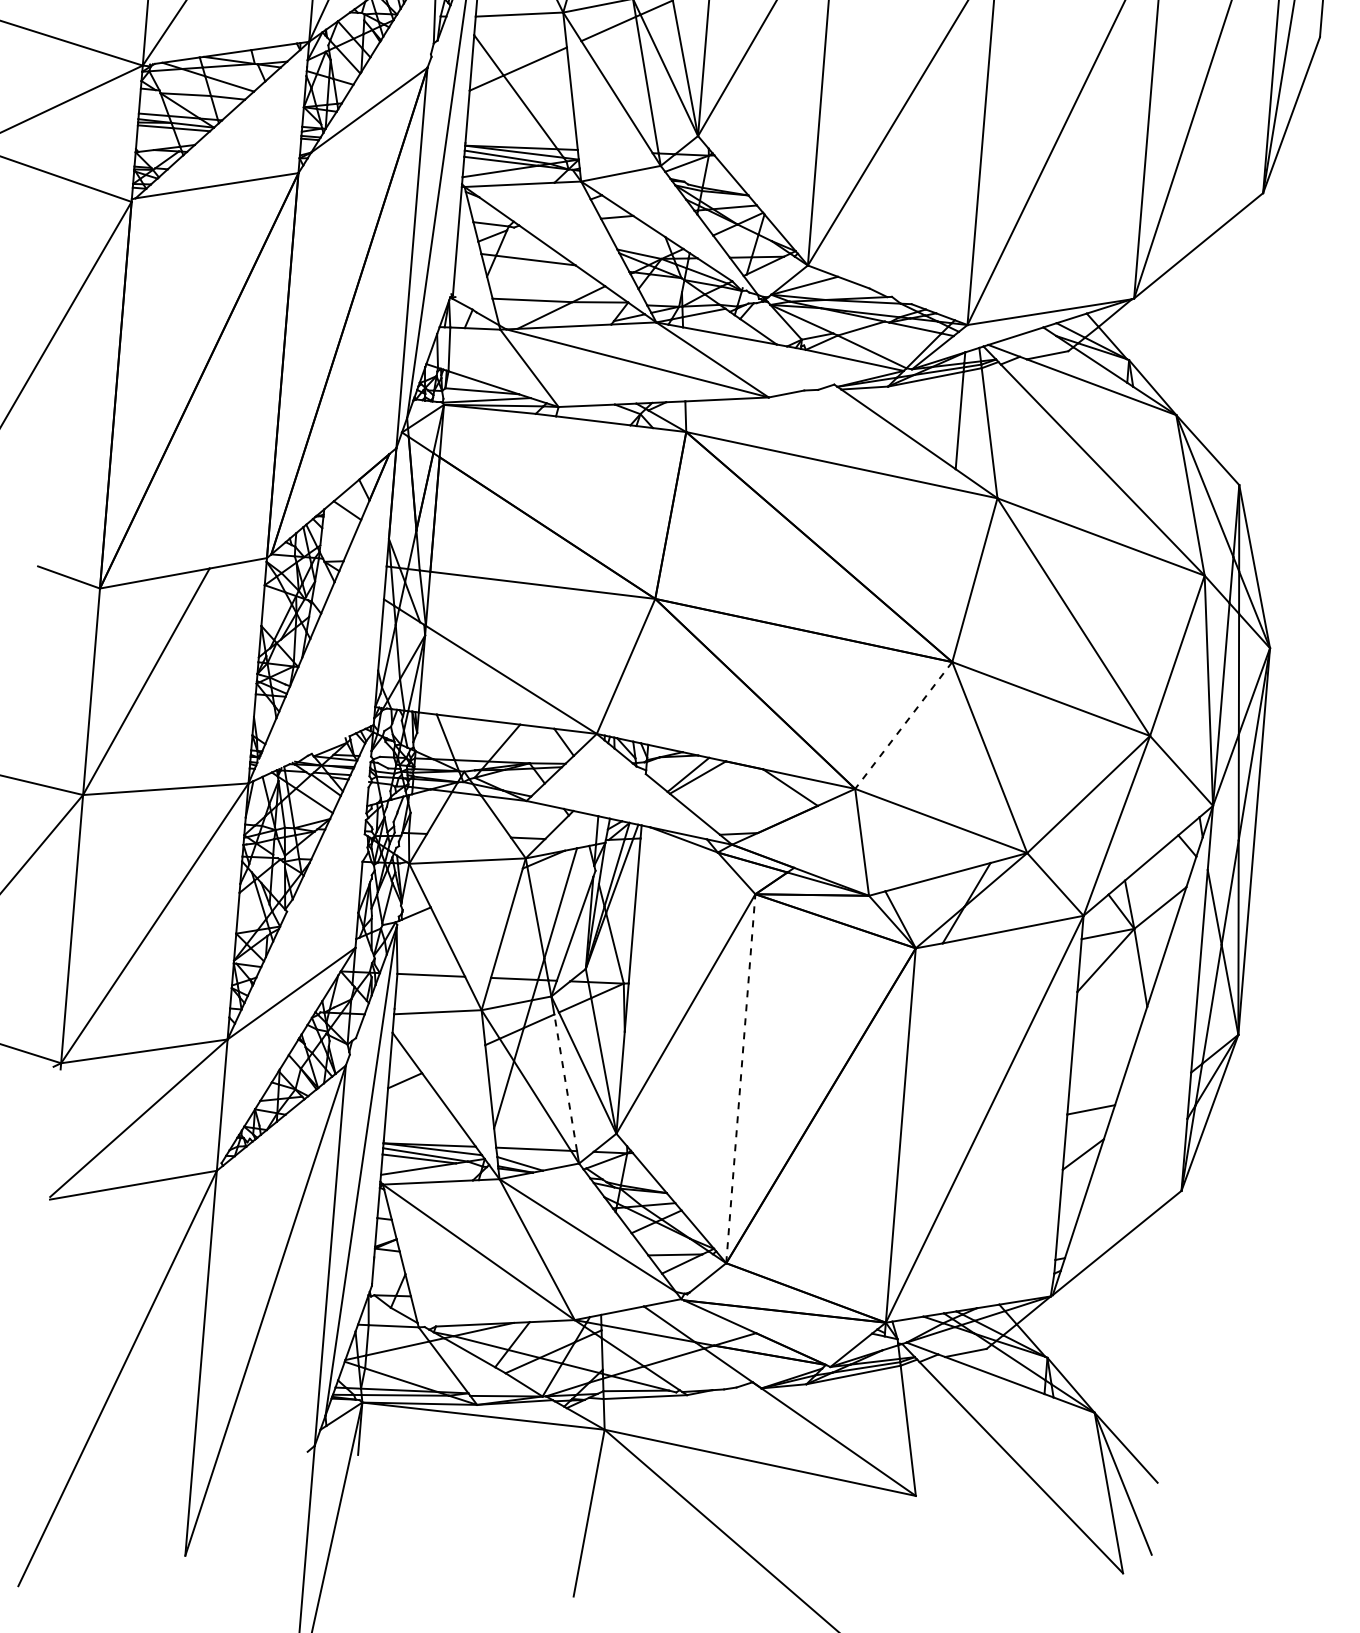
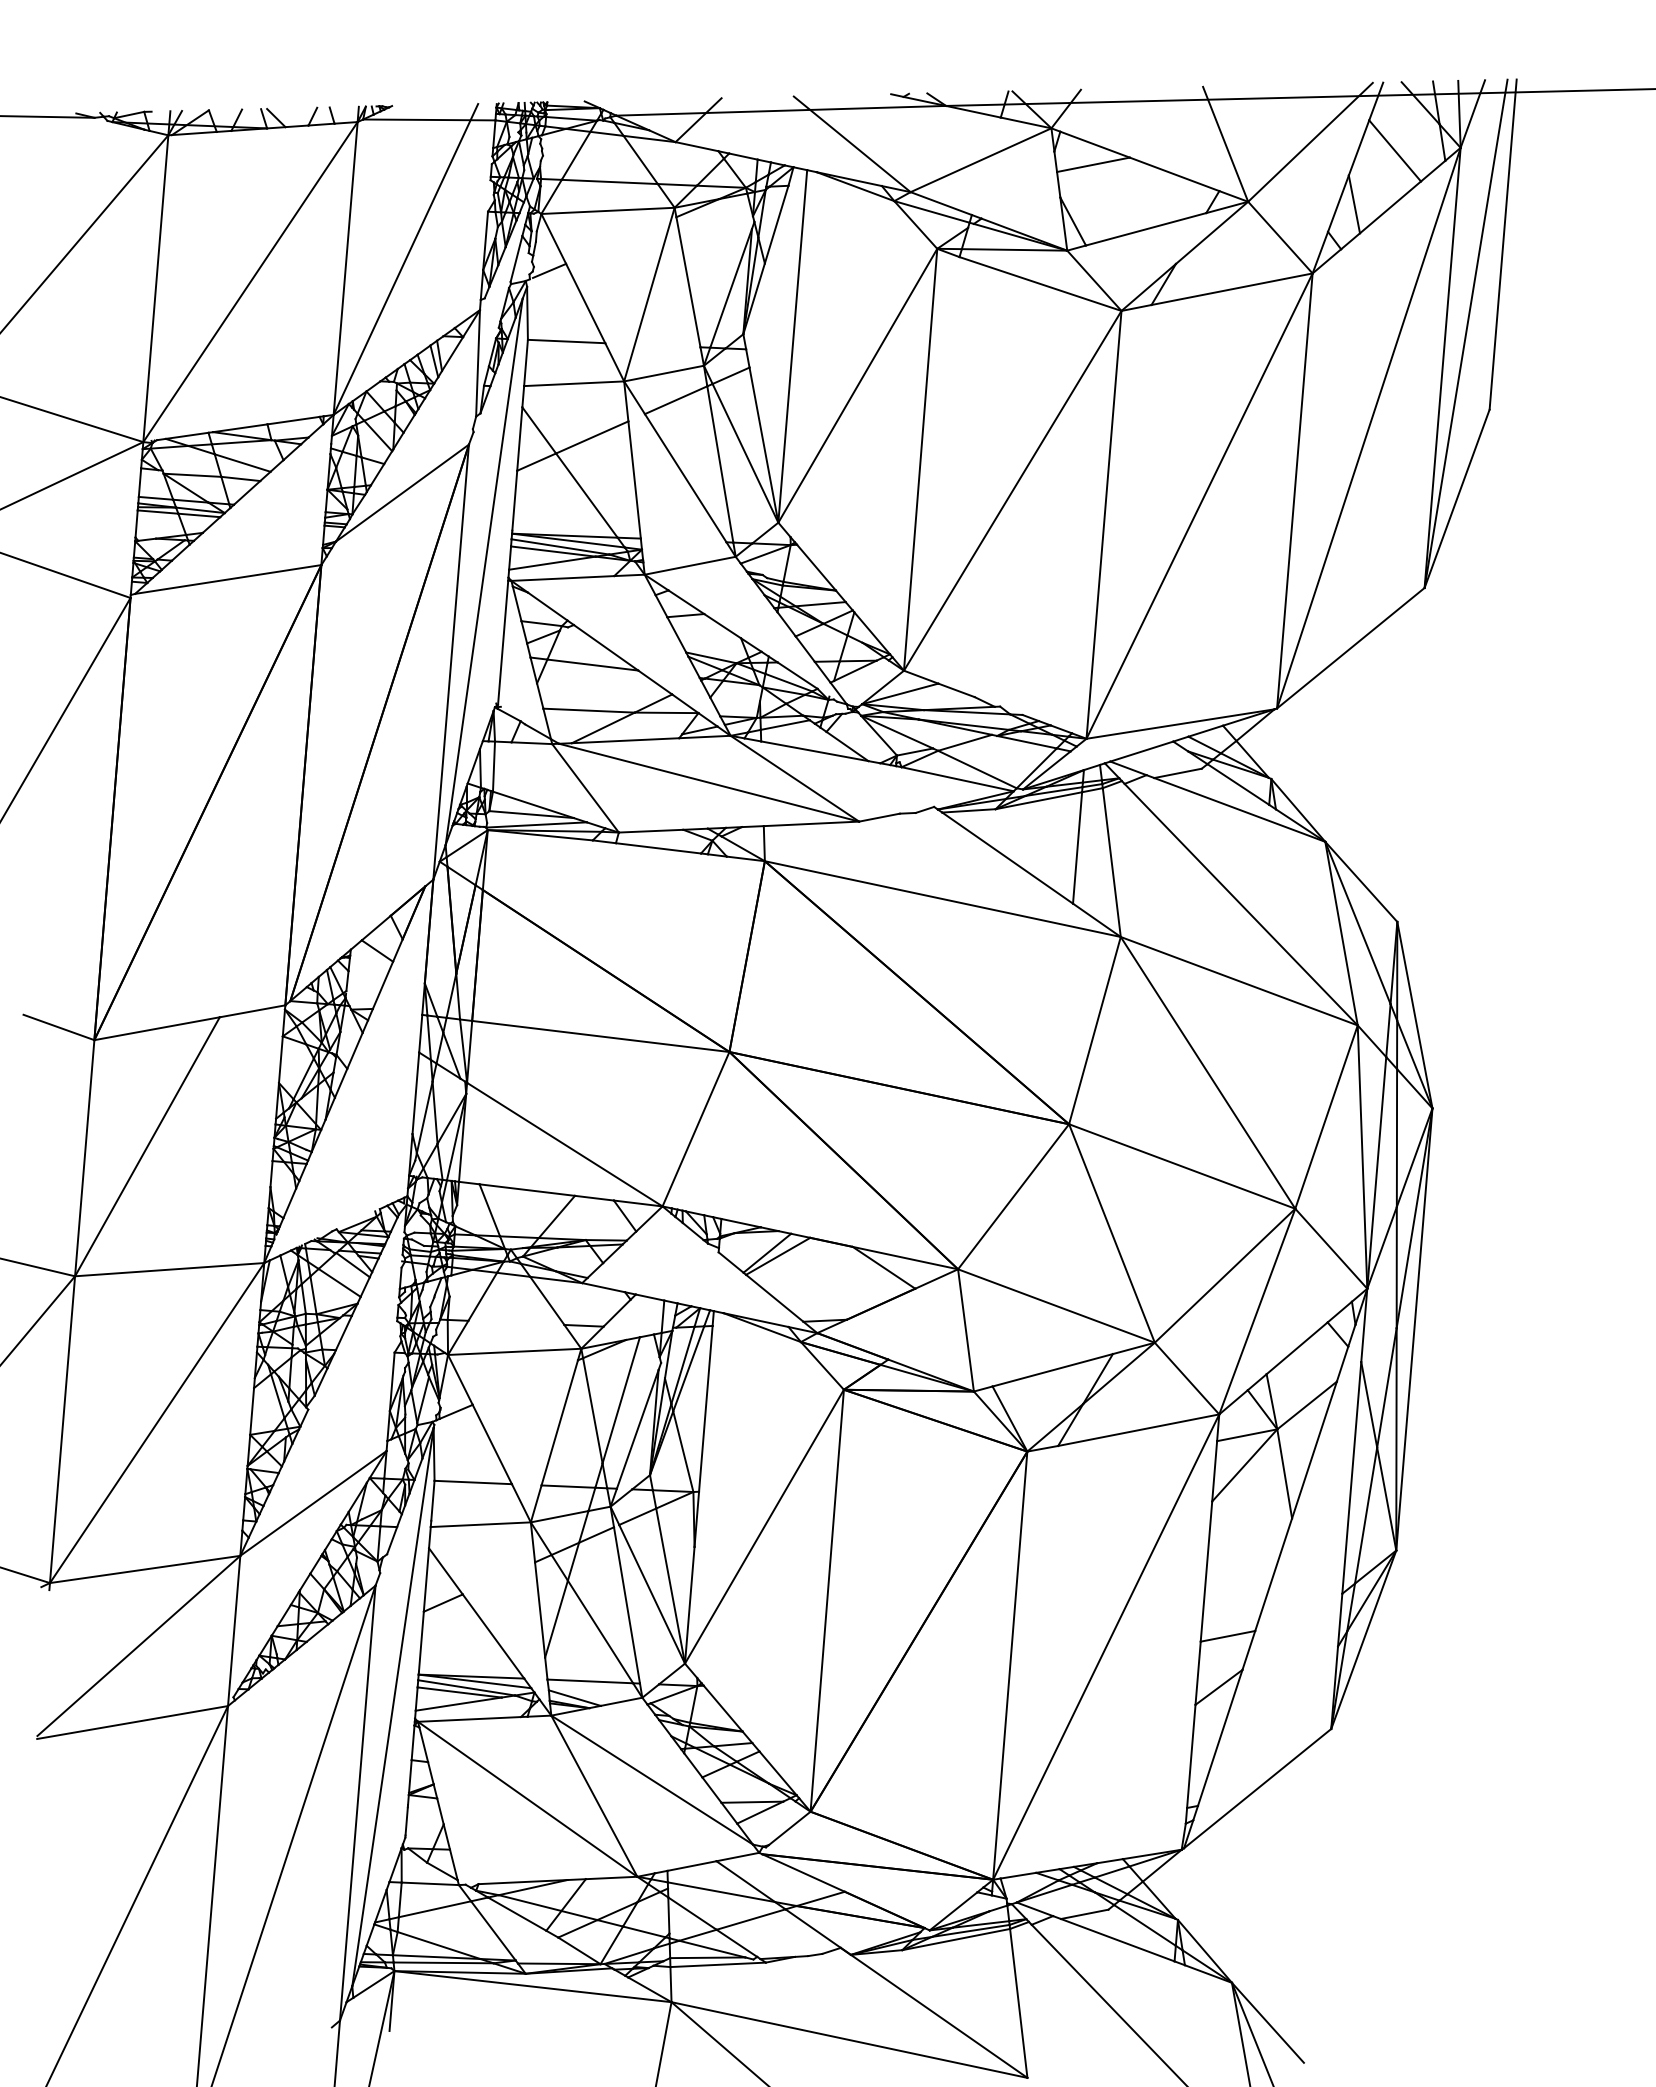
line: (903, 726) -> (1013, 1197), dashed -> solid
line: (741, 1078) -> (827, 1600), dashed -> solid
line: (565, 1082) -> (626, 1604), dashed -> solid

